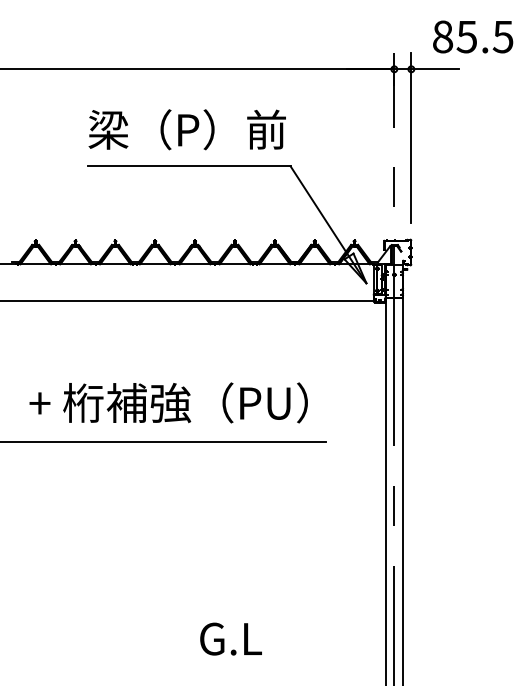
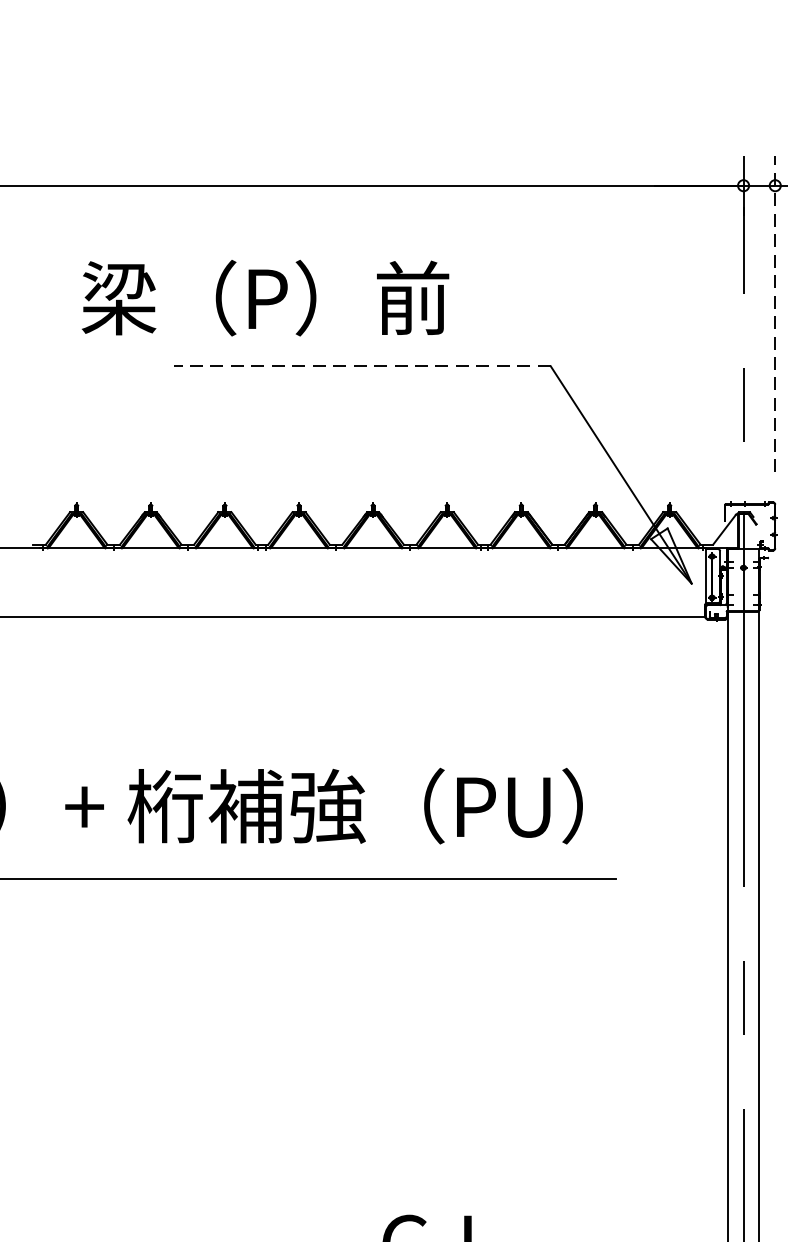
text: (186, 129) -> (264, 297), moved
line: (411, 137) -> (775, 312), solid -> dashed
line: (188, 166) -> (360, 366), solid -> dashed

